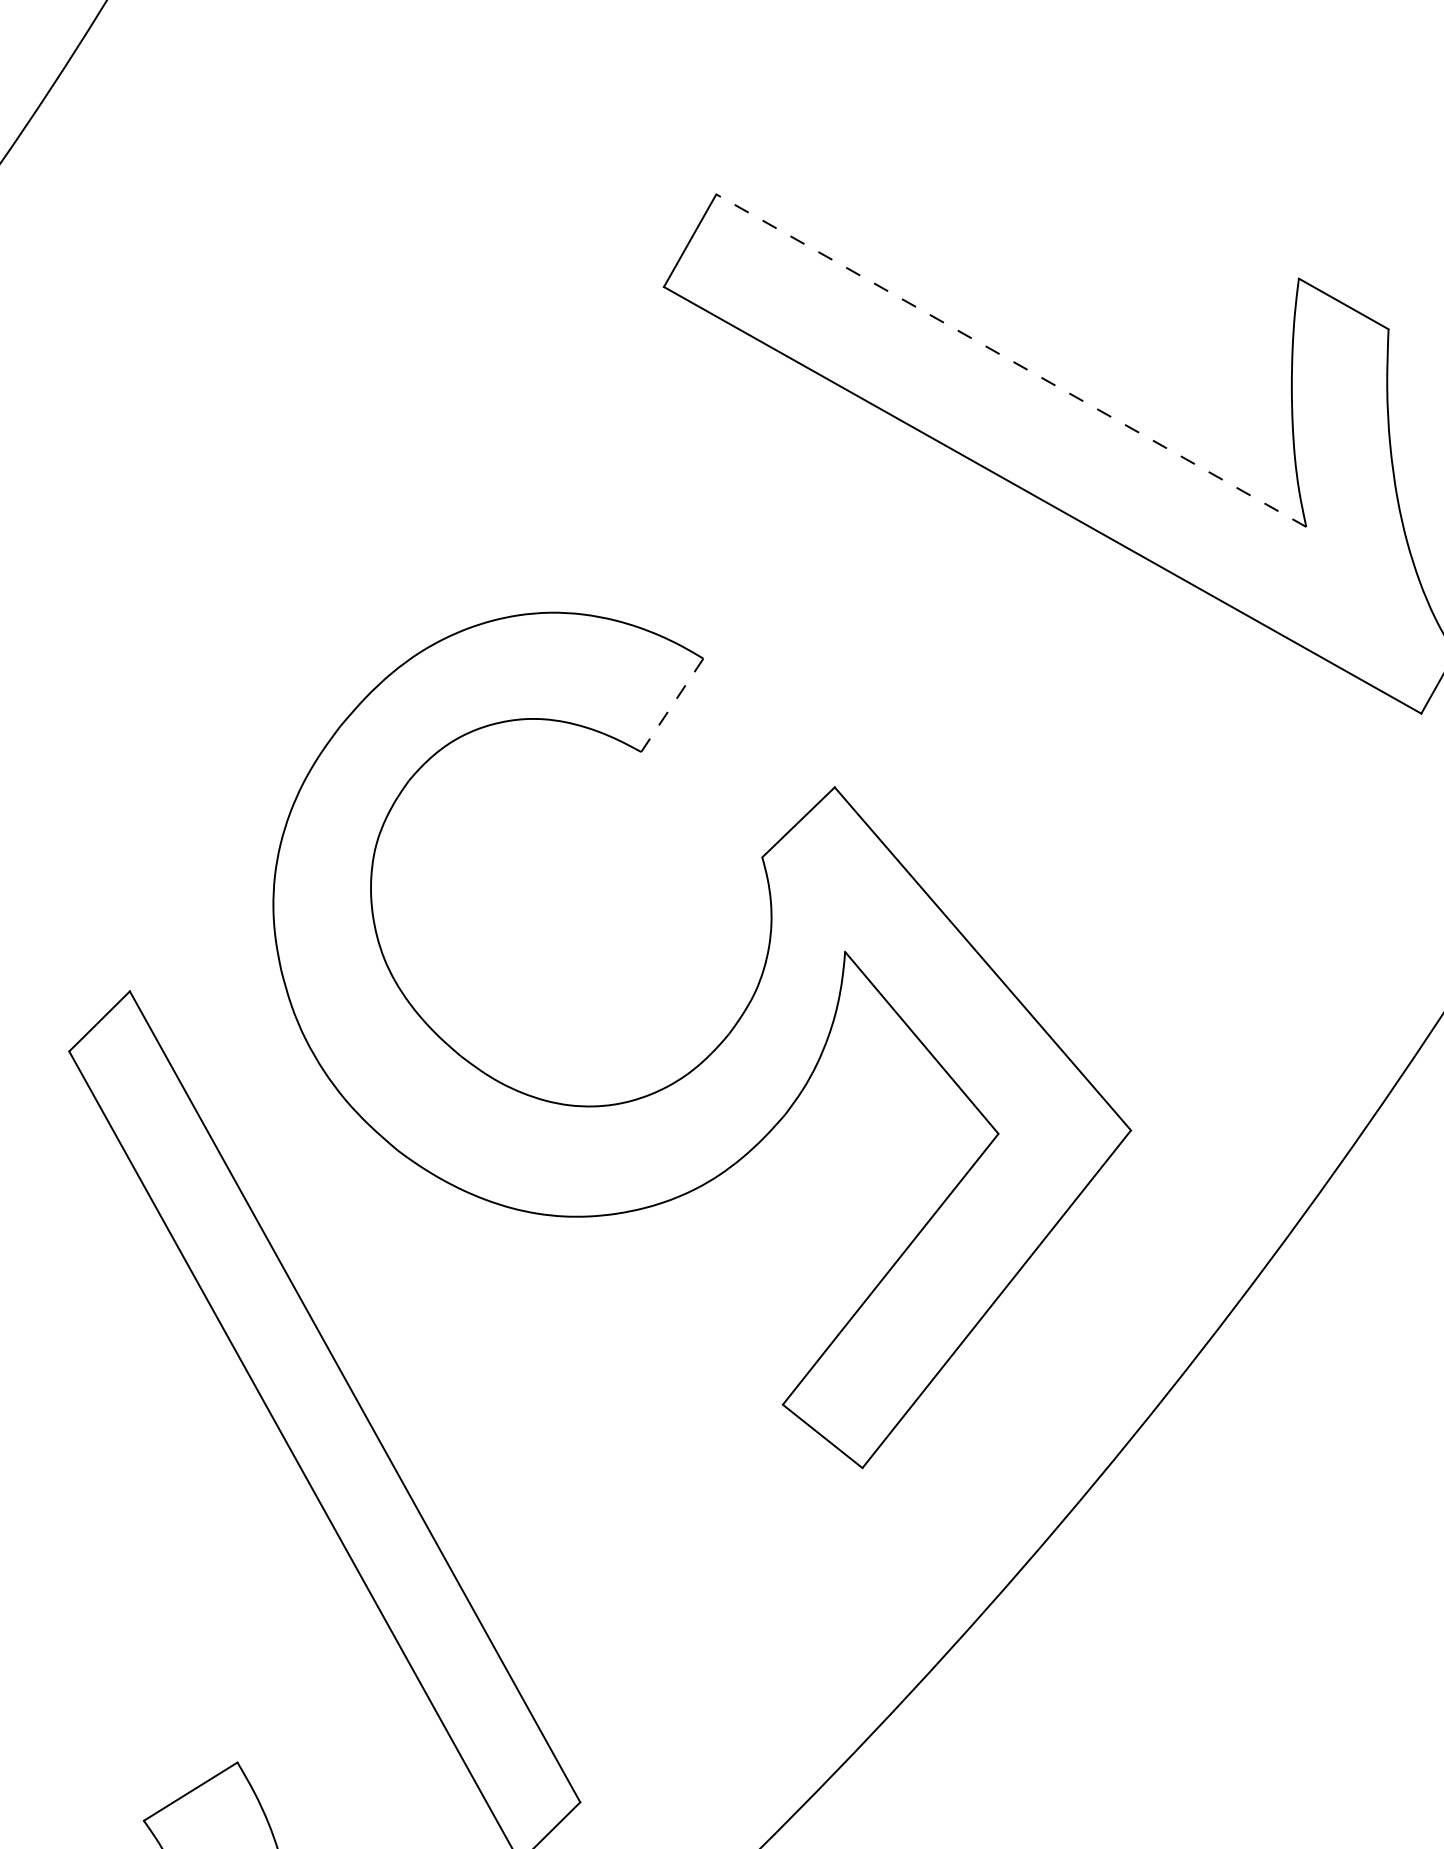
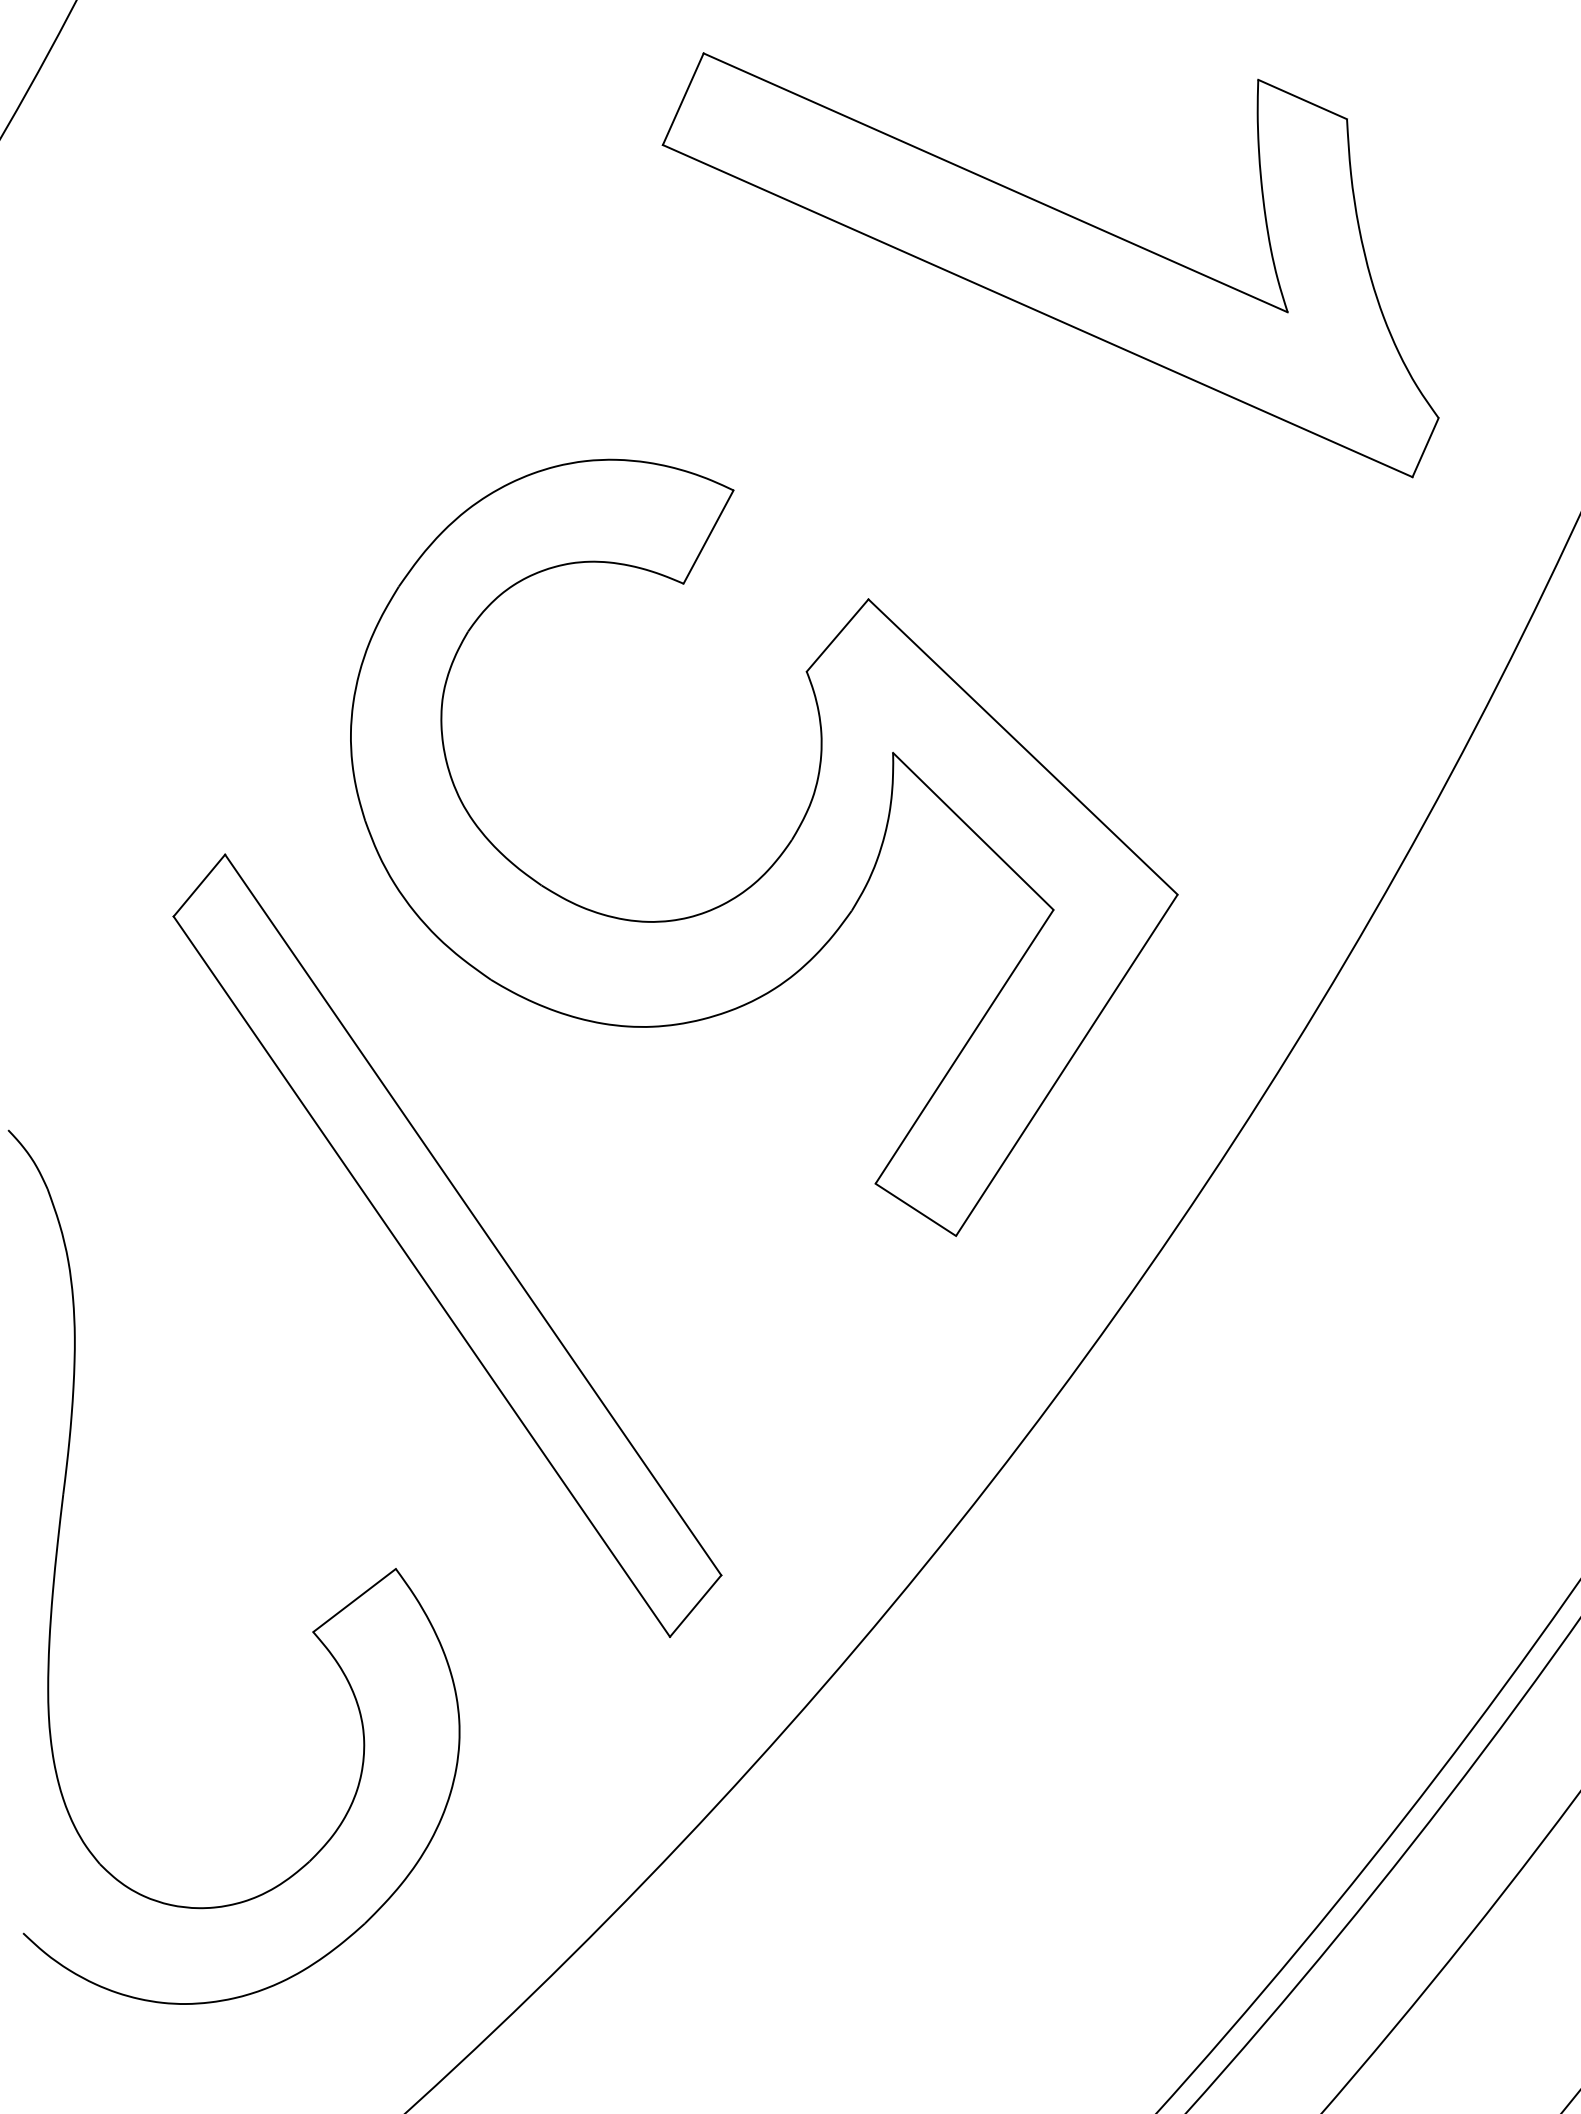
line: (1011, 360) -> (995, 182), dashed -> solid
line: (672, 705) -> (708, 537), dashed -> solid

